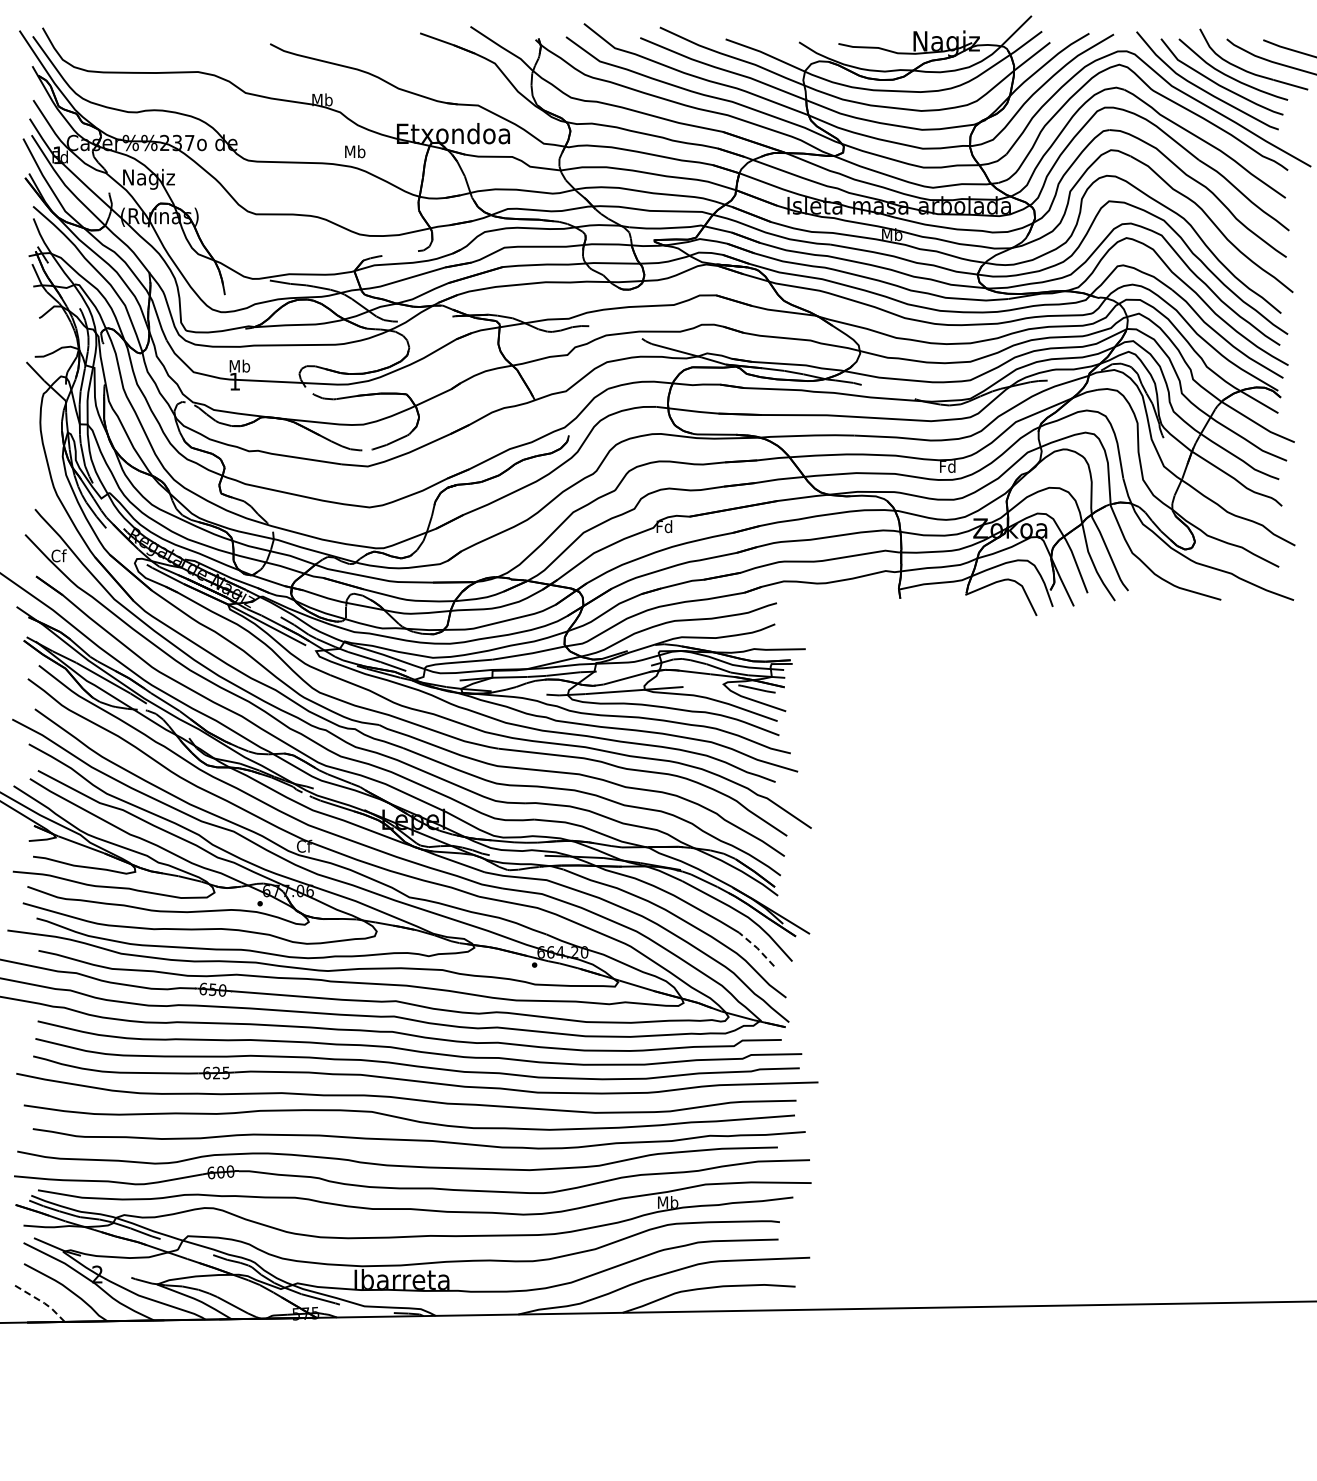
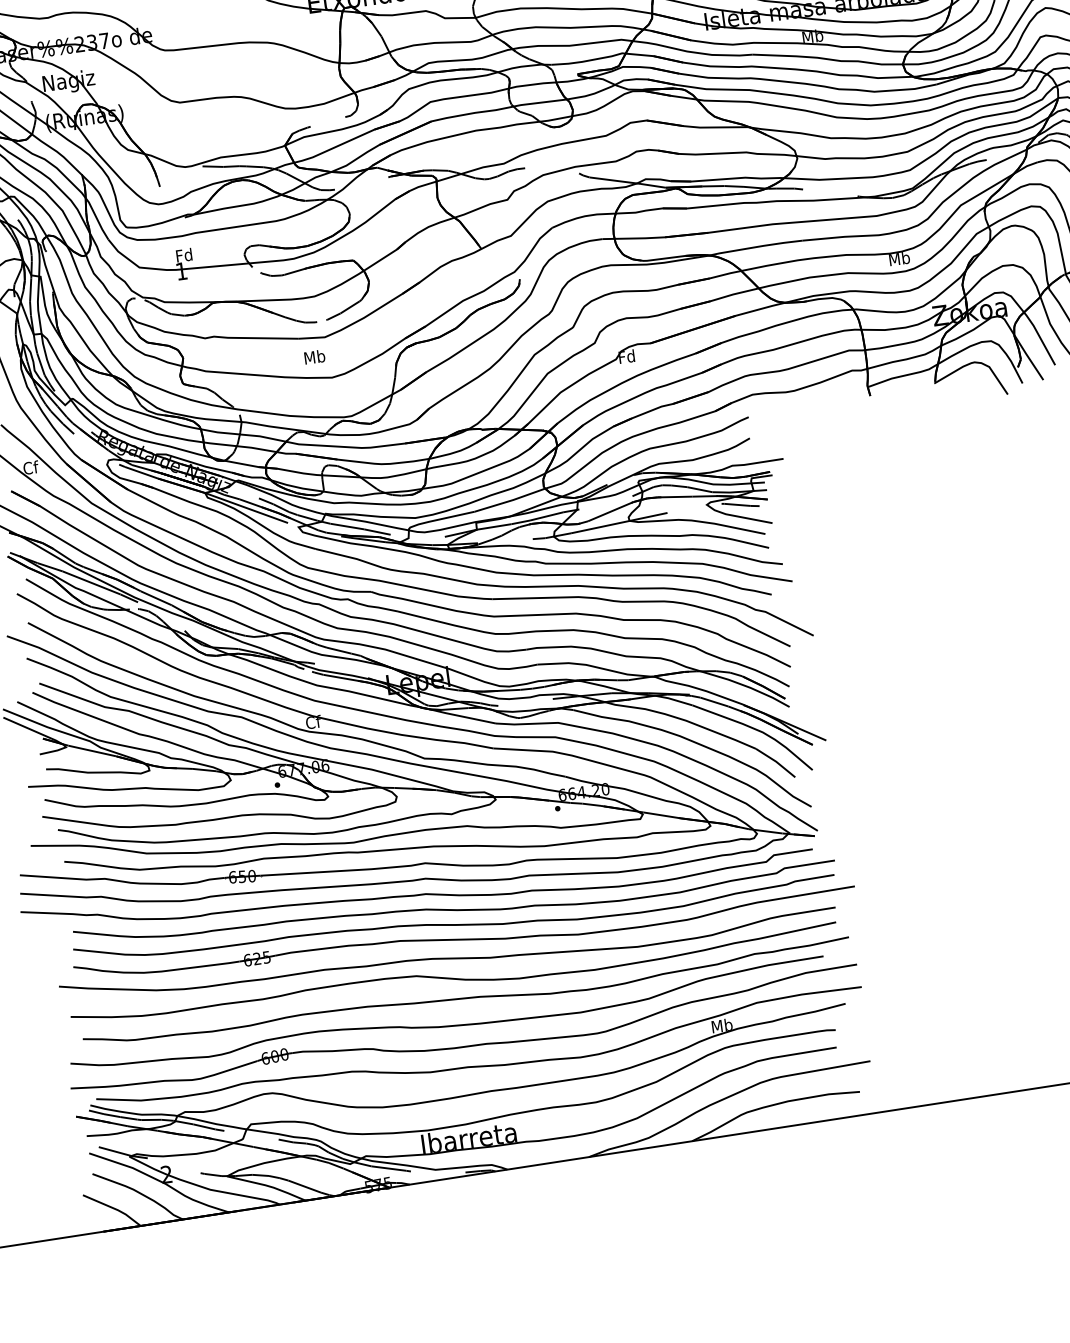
text: (355, 151) -> (315, 356), moved
text: (239, 365) -> (183, 254), Mb -> Fd
text: (947, 466) -> (899, 258), Fd -> Mb
line: (757, 948) -> (776, 761), dashed -> solid
line: (40, 1300) -> (113, 1208), dashed -> solid

